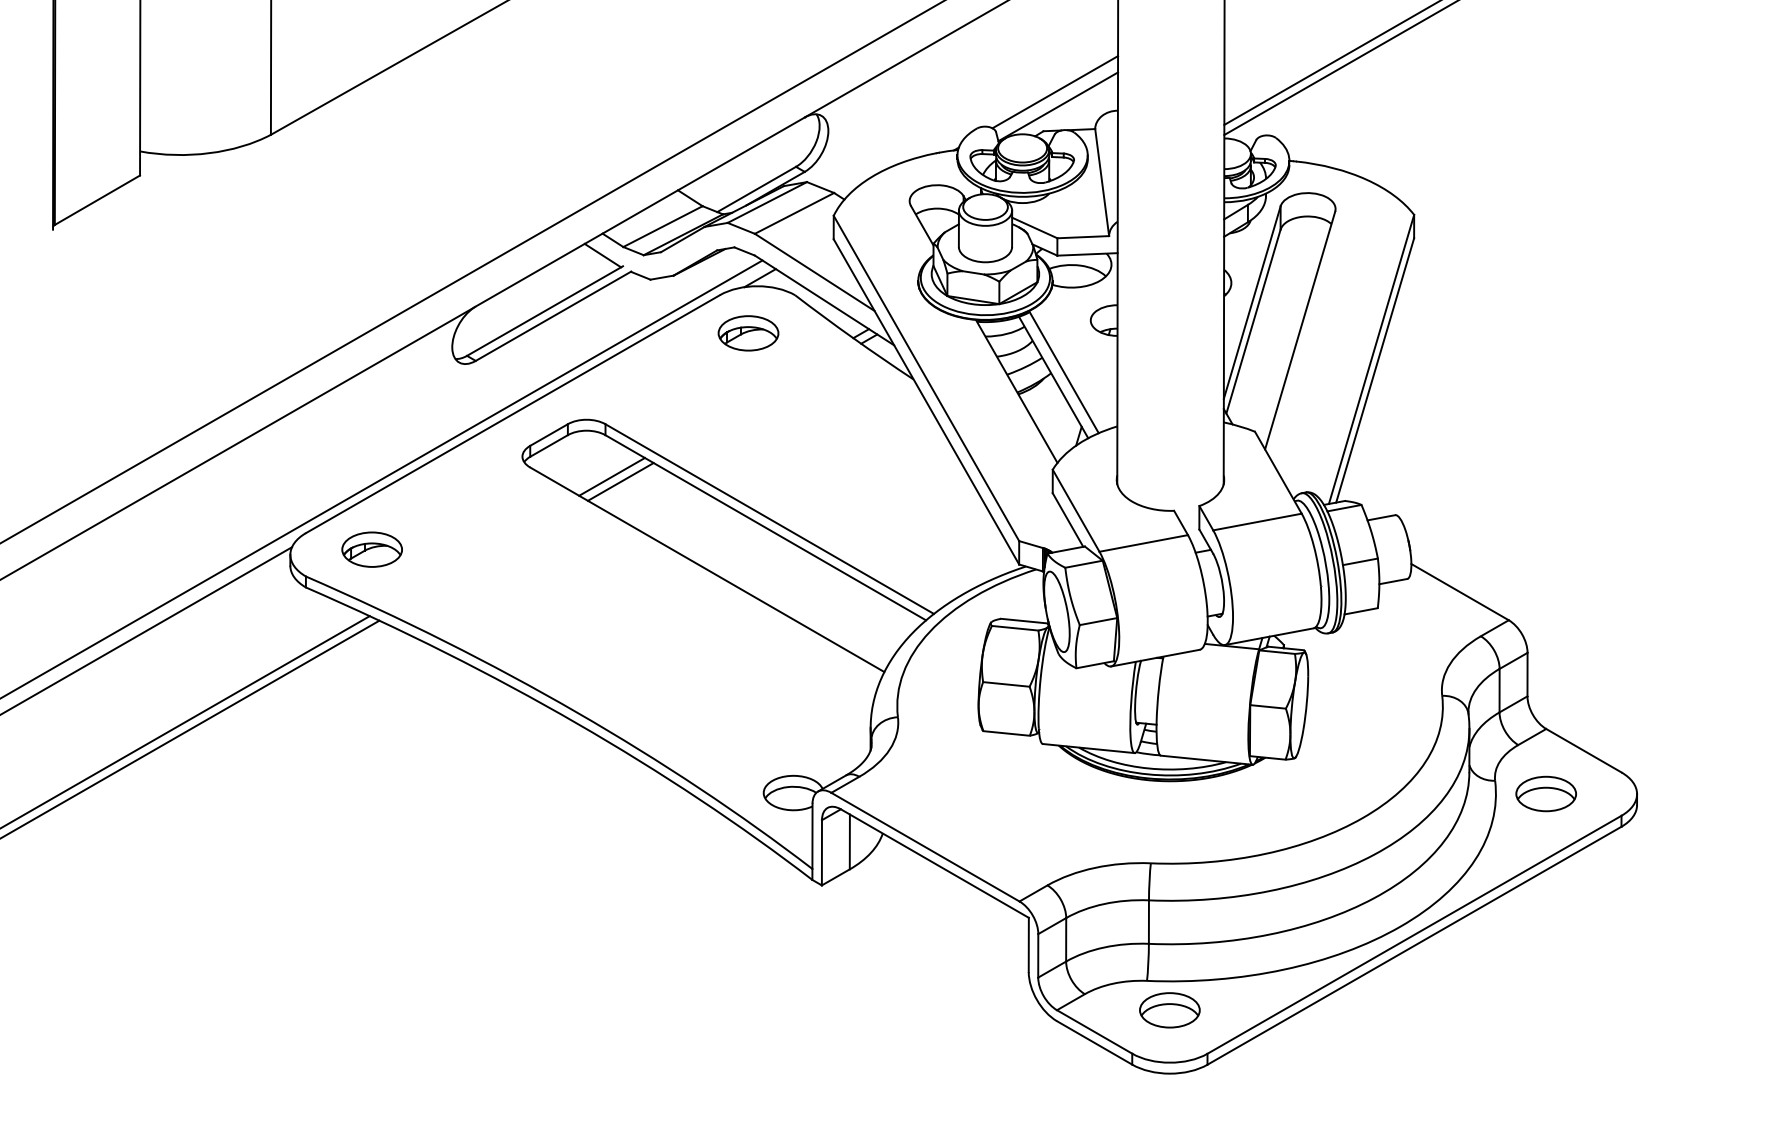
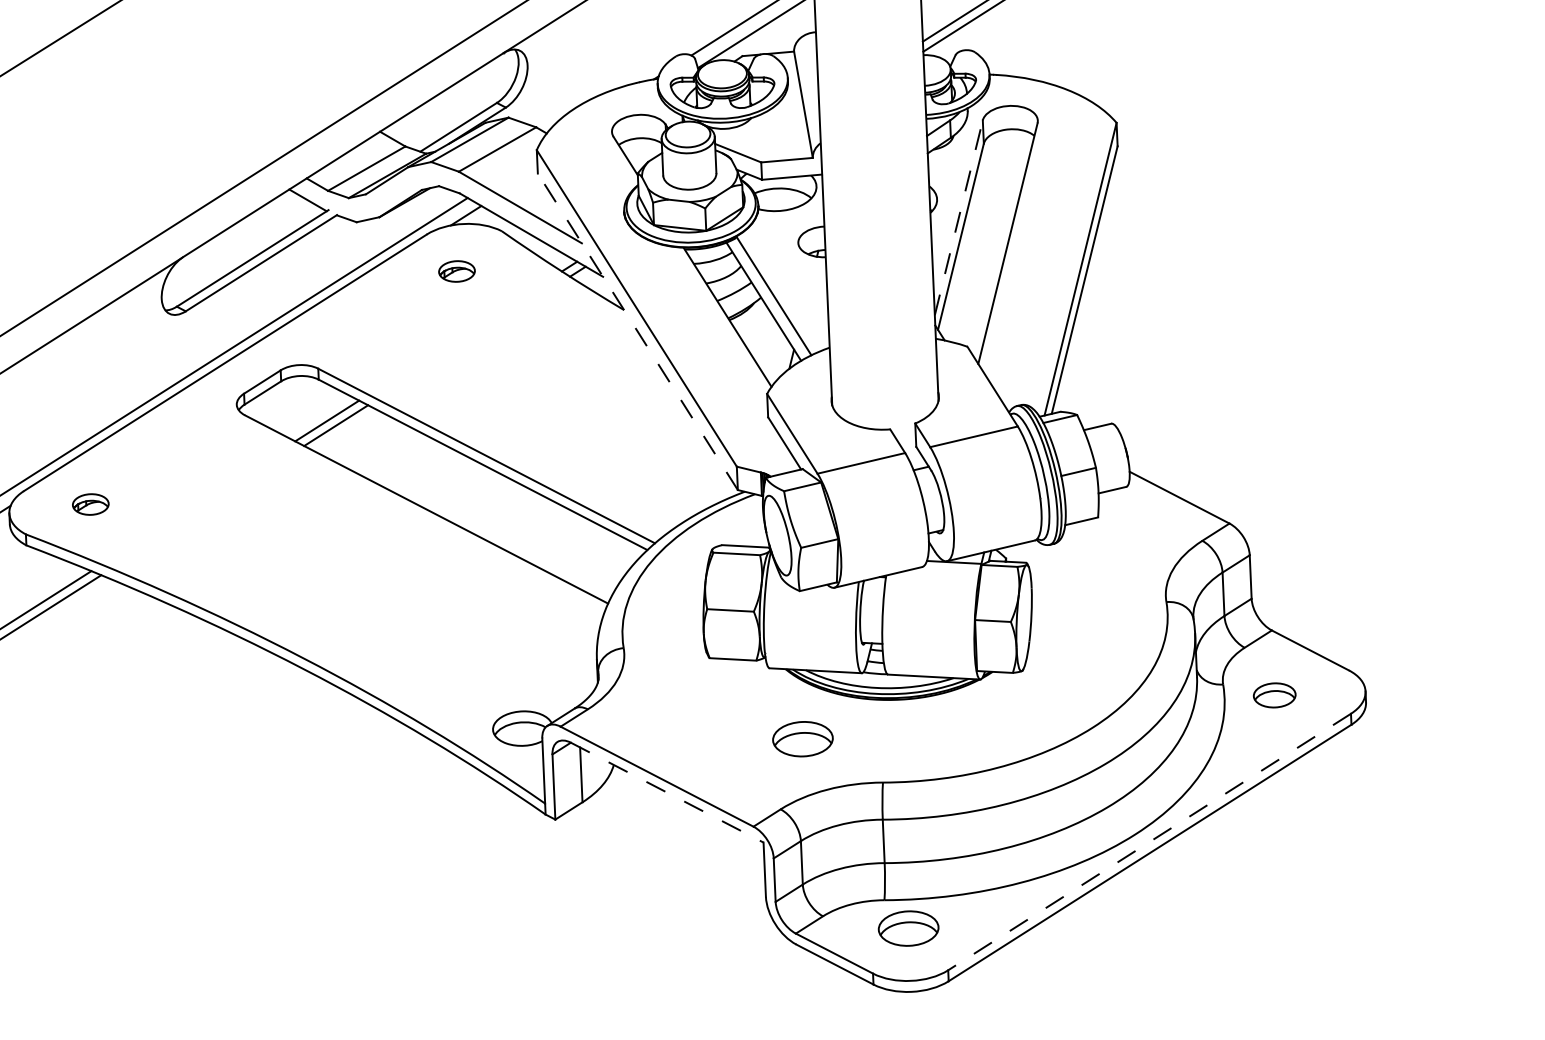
line: (1252, 302) -> (959, 217), solid -> dashed
part: (748, 333) -> (457, 271), size x0.6
line: (926, 401) -> (637, 331), solid -> dashed
part: (371, 549) -> (90, 504), size x0.6
part: (1545, 793) -> (1274, 694), size x0.7
part: (1072, 816) -> (802, 739), added
line: (934, 863) -> (666, 792), solid -> dashed
line: (1414, 934) -> (1149, 841), solid -> dashed

